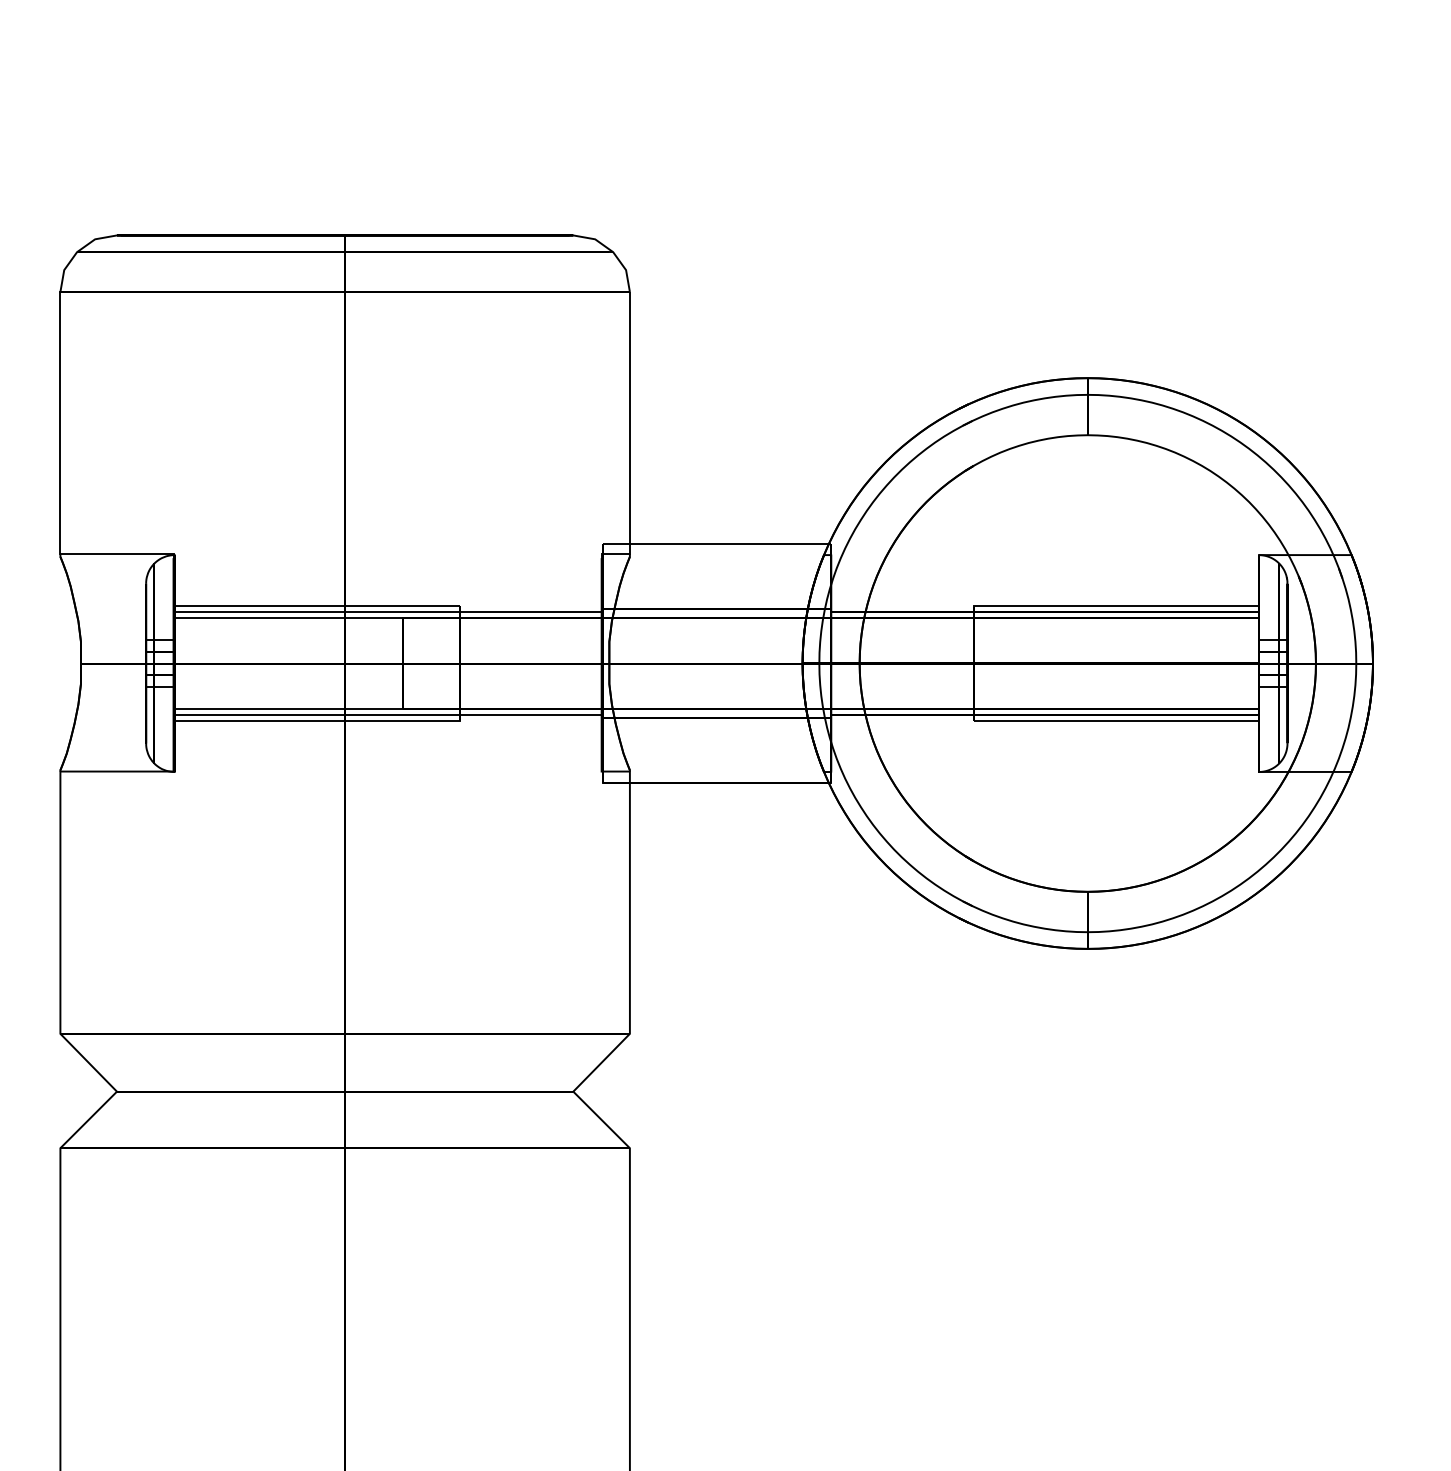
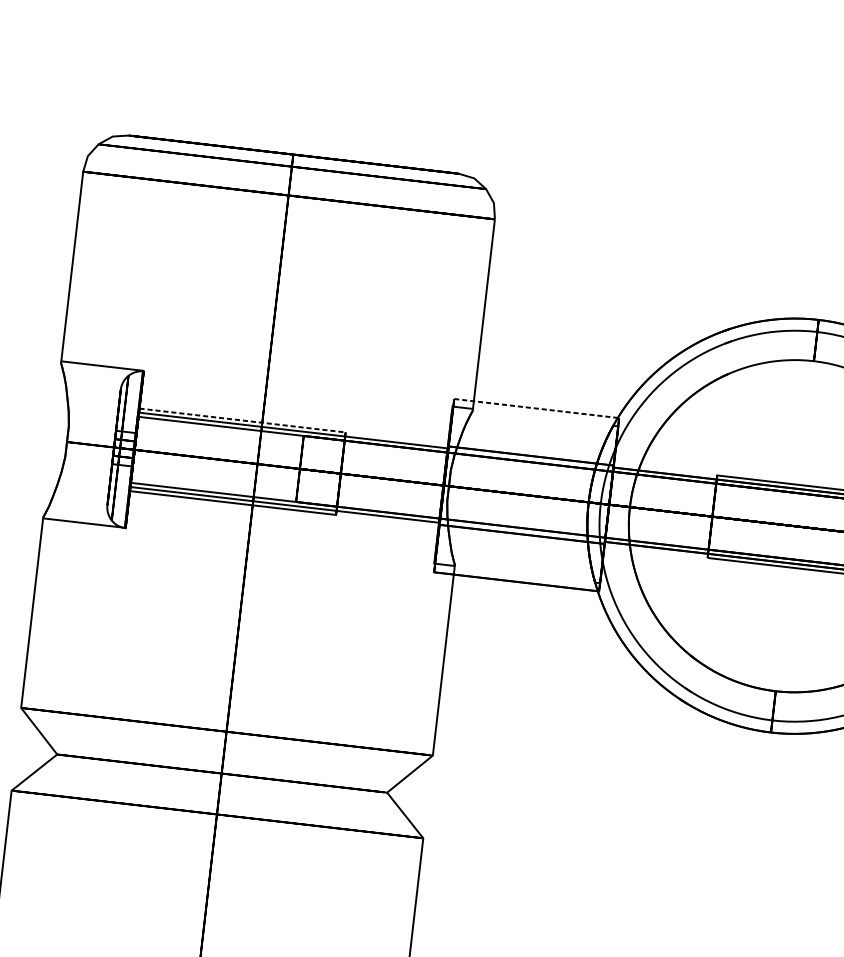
line: (717, 543) -> (537, 408), solid -> dashed
line: (317, 606) -> (242, 420), solid -> dashed

